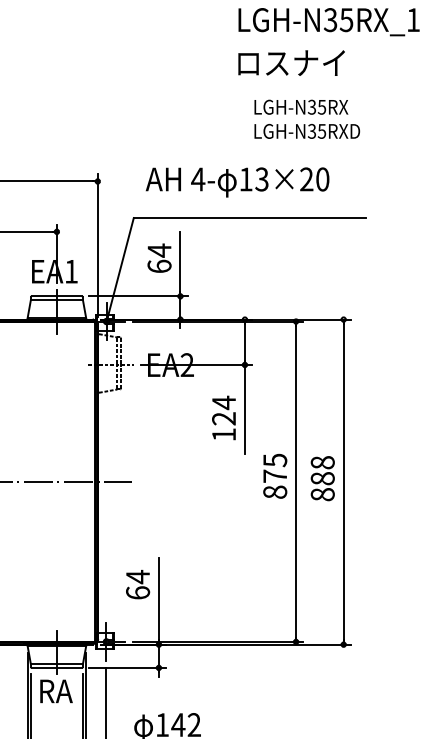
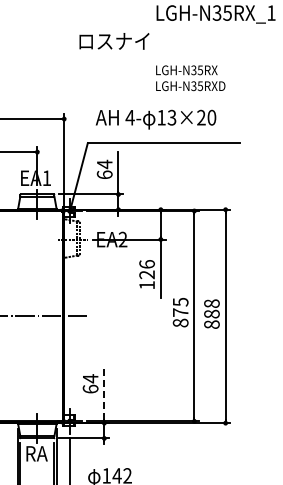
text: (291, 63) -> (114, 41), moved
text: (306, 119) -> (190, 78), moved
text: (223, 403) -> (146, 264), 124 -> 126
line: (159, 599) -> (104, 393), solid -> dashed

